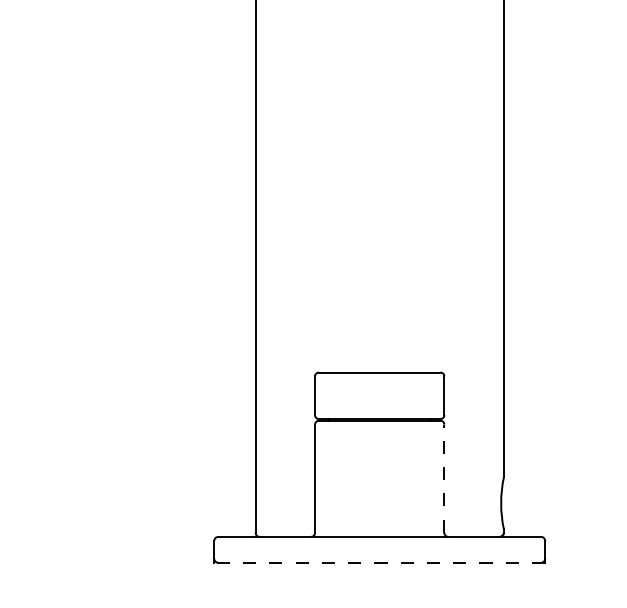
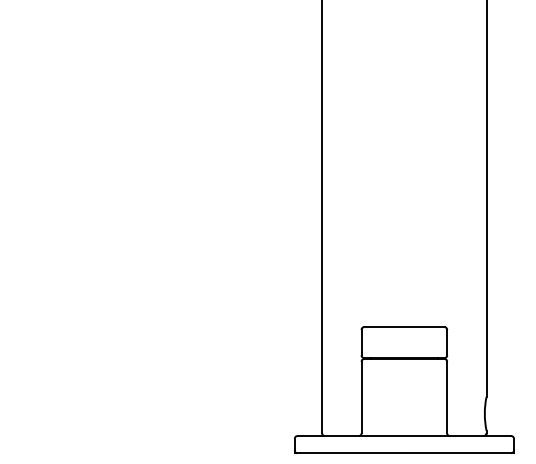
line: (444, 478) -> (447, 397), dashed -> solid
line: (379, 563) -> (404, 453), dashed -> solid

